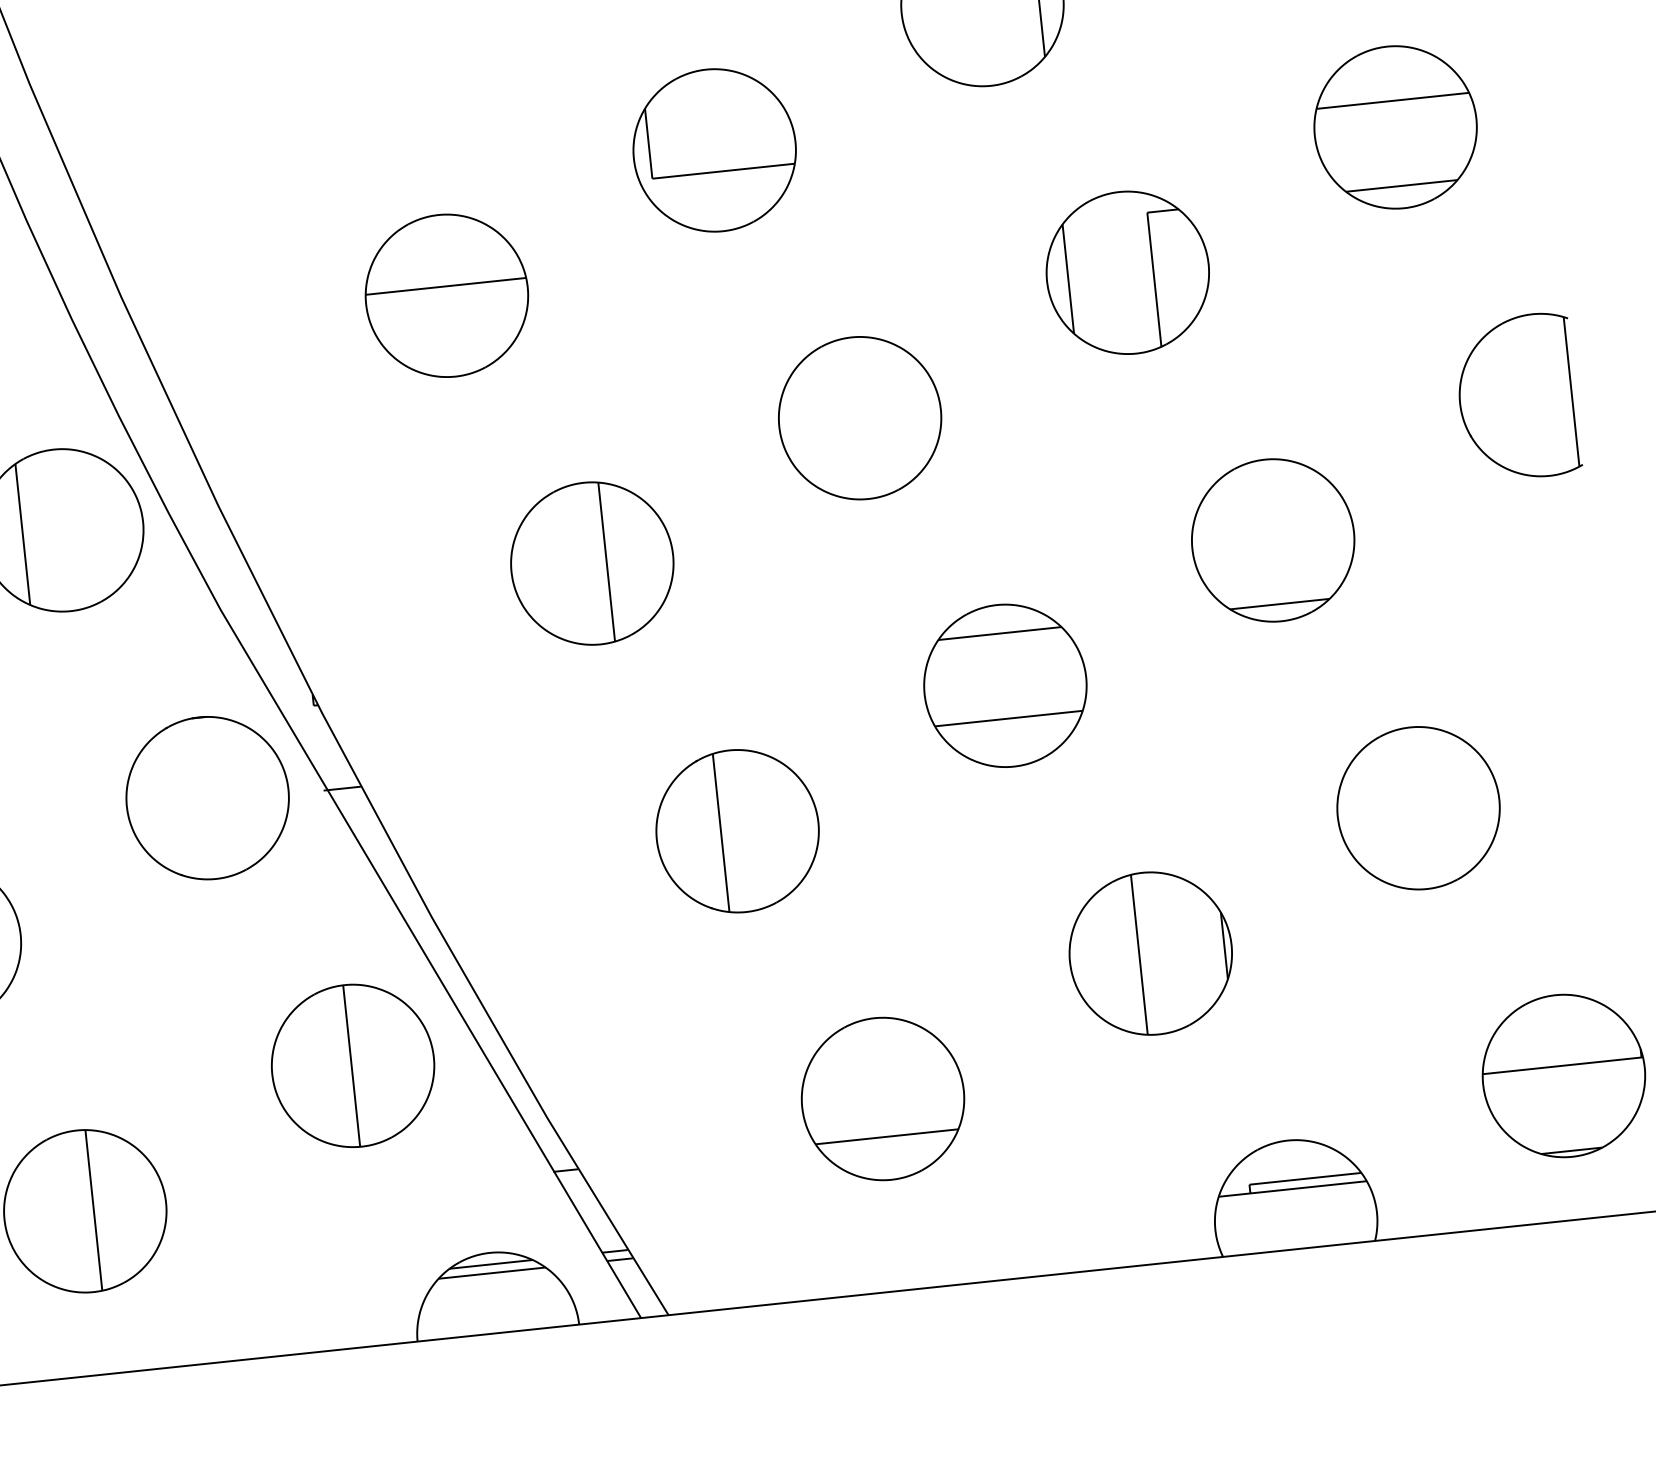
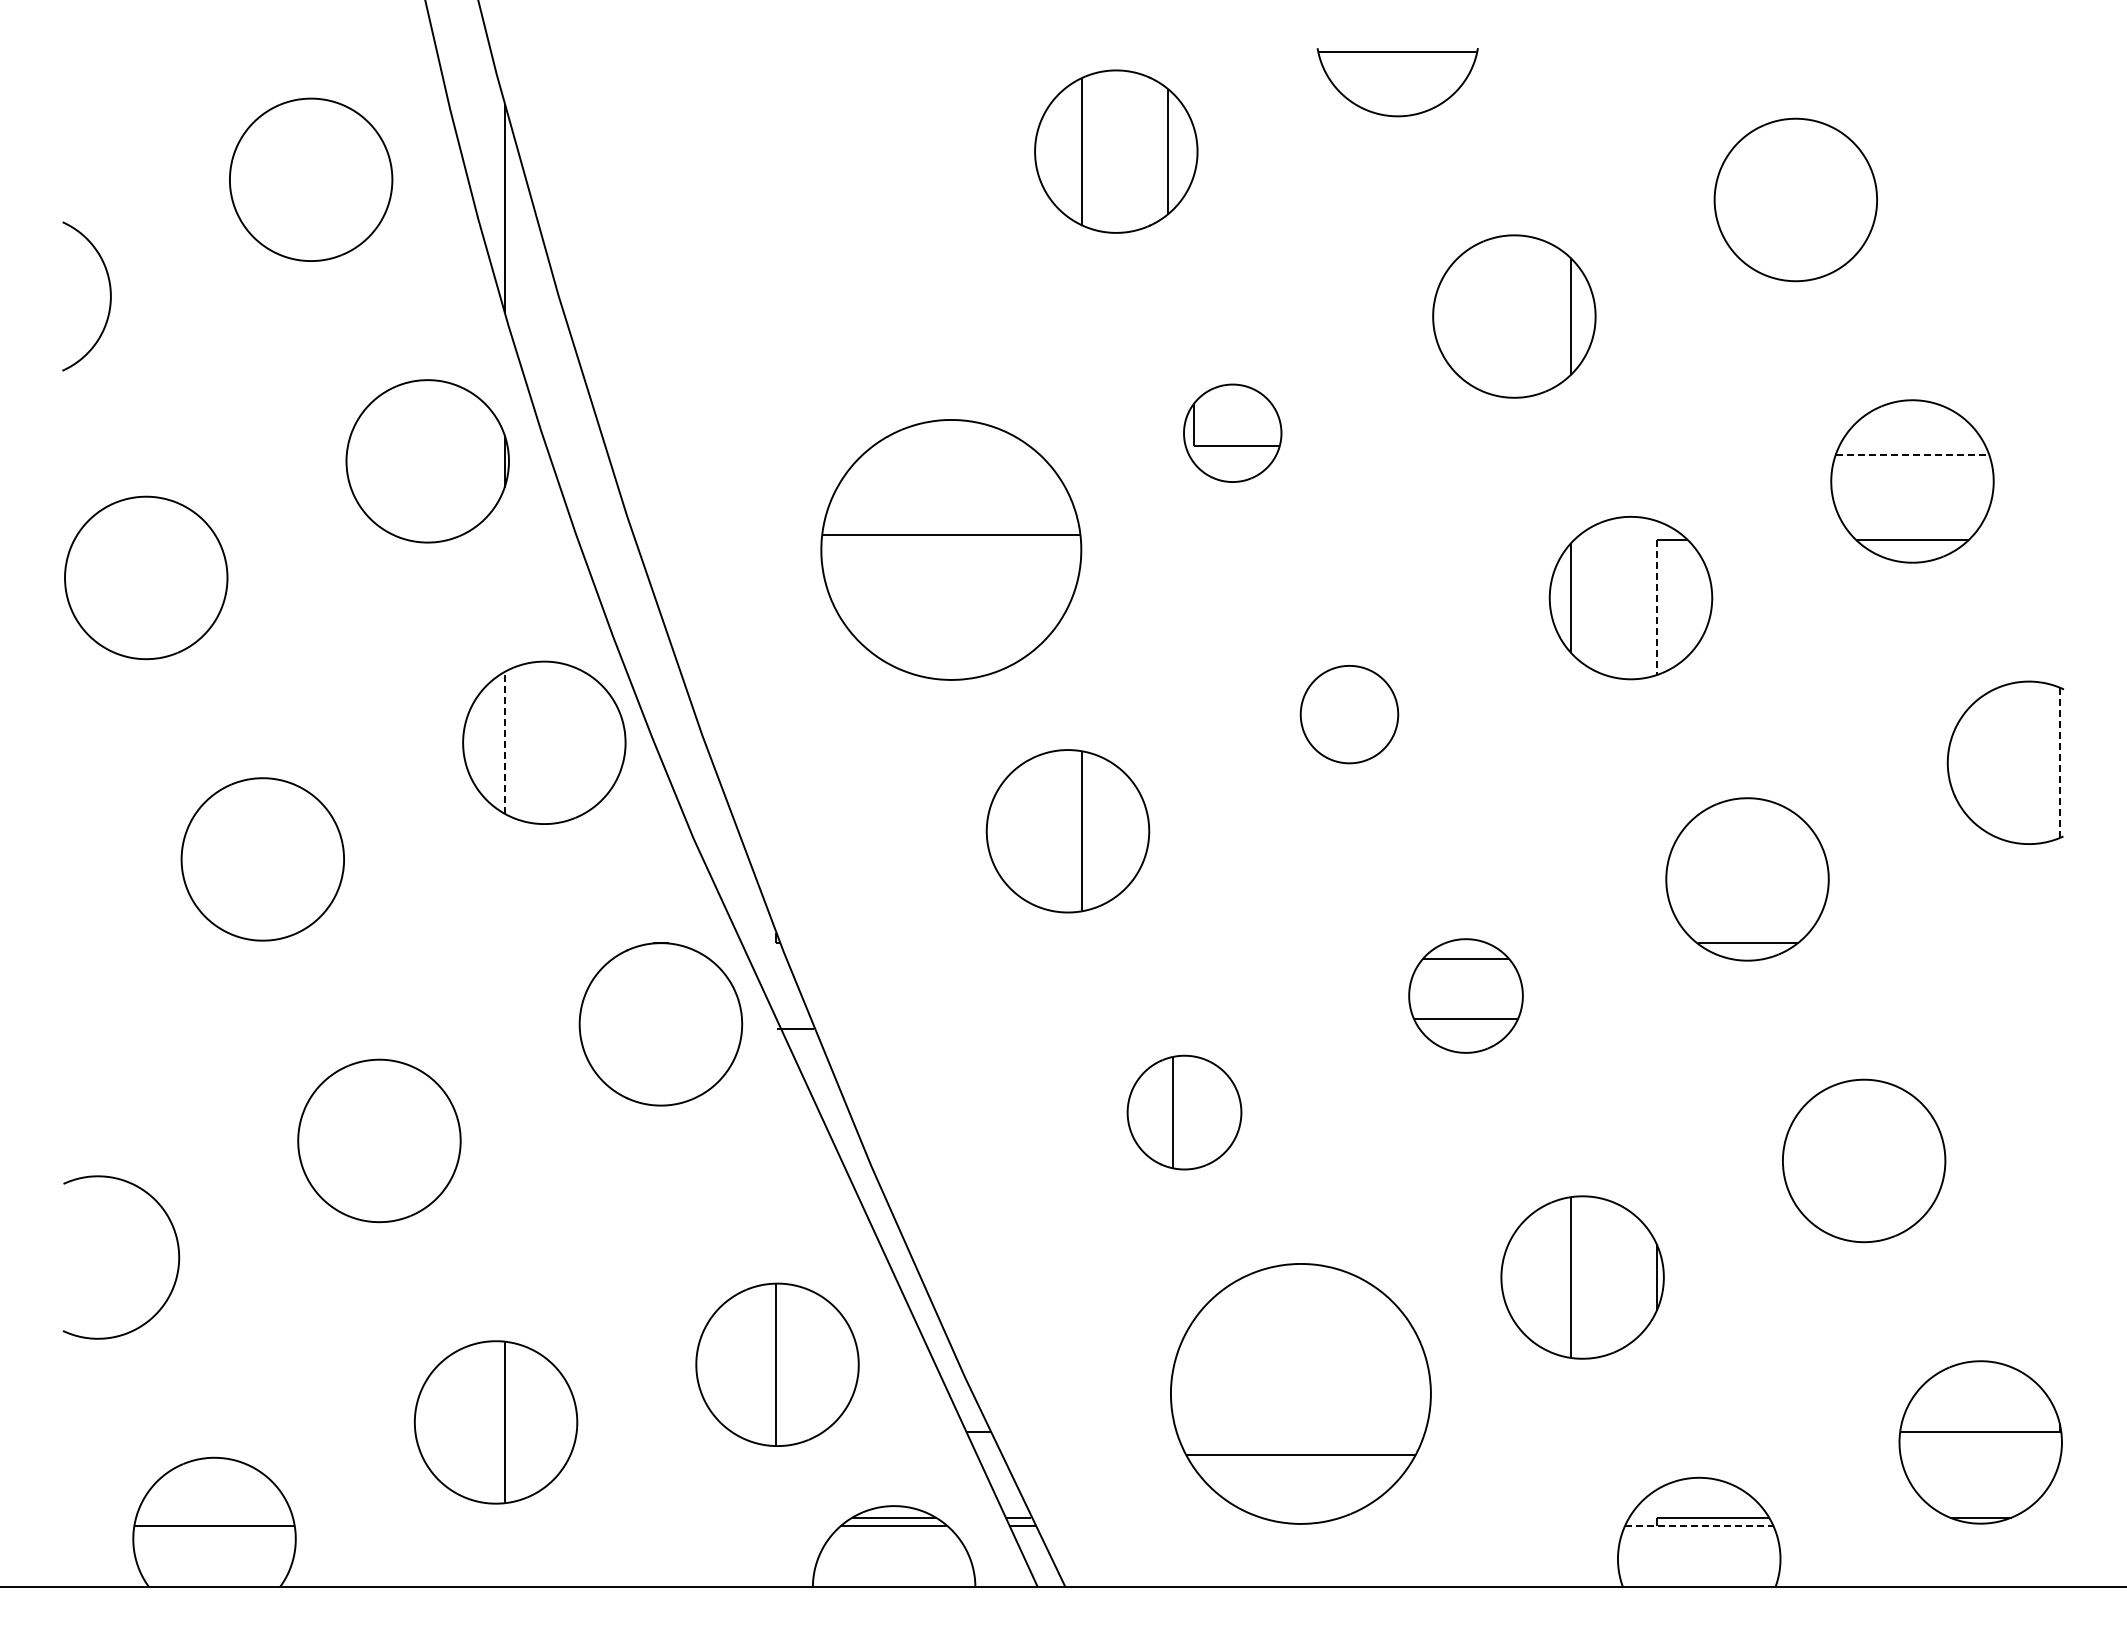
line: (1392, 100) -> (1912, 454), solid -> dashed
part: (714, 150) -> (1232, 433), size x0.6
line: (1154, 280) -> (1656, 608), solid -> dashed
part: (447, 295) -> (951, 549), size x1.6
line: (1571, 391) -> (2059, 762), solid -> dashed
part: (860, 418) -> (1349, 714), size x0.6
line: (22, 534) -> (504, 742), solid -> dashed
part: (1004, 685) -> (1465, 995), size x0.7
part: (737, 831) -> (1184, 1112), size x0.7
part: (352, 1065) -> (777, 1364), moved
part: (883, 1099) -> (1301, 1394), size x1.6
line: (1293, 1188) -> (1699, 1526), solid -> dashed

